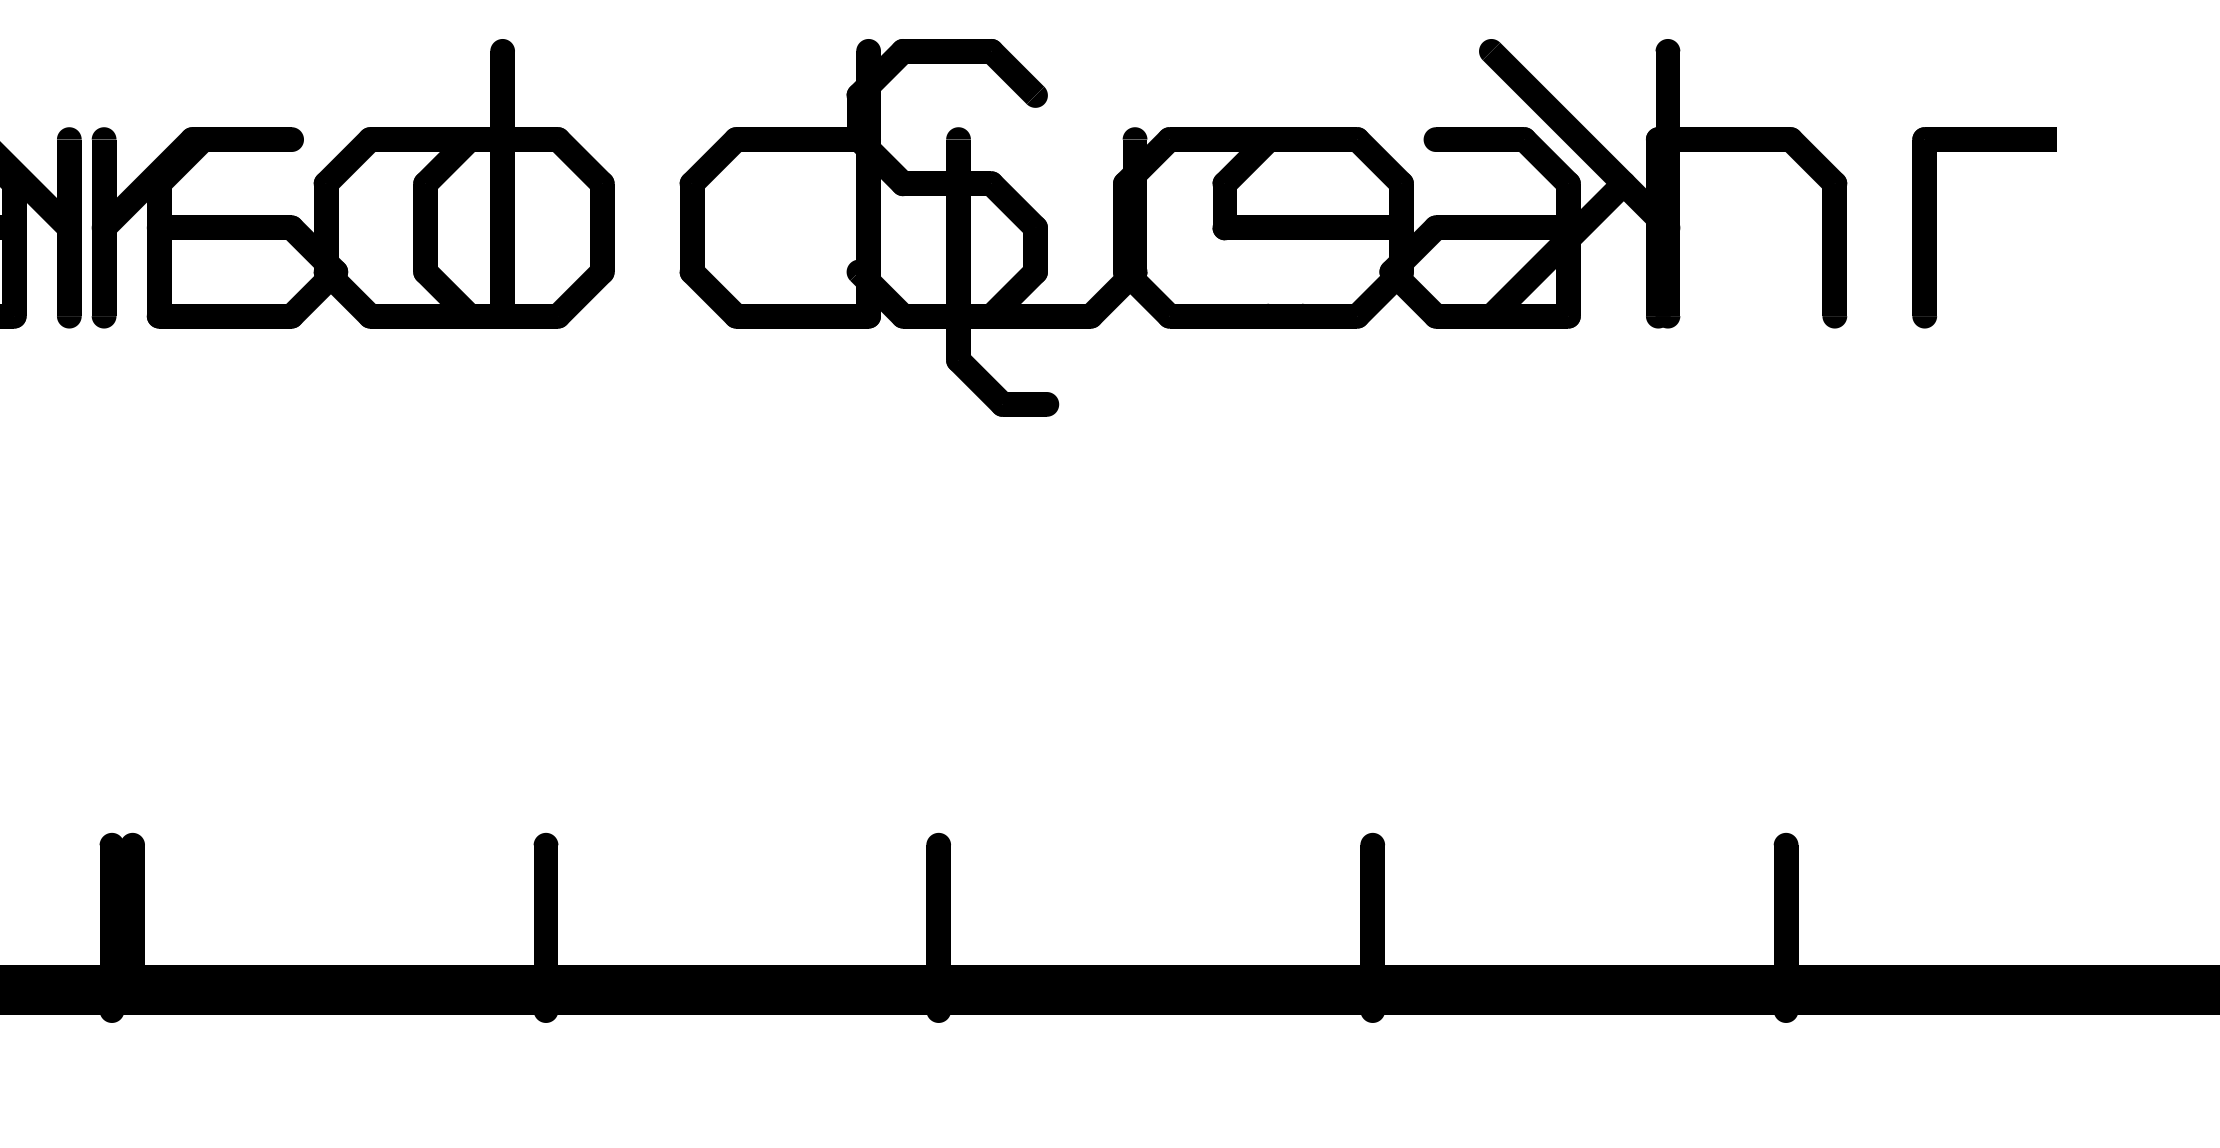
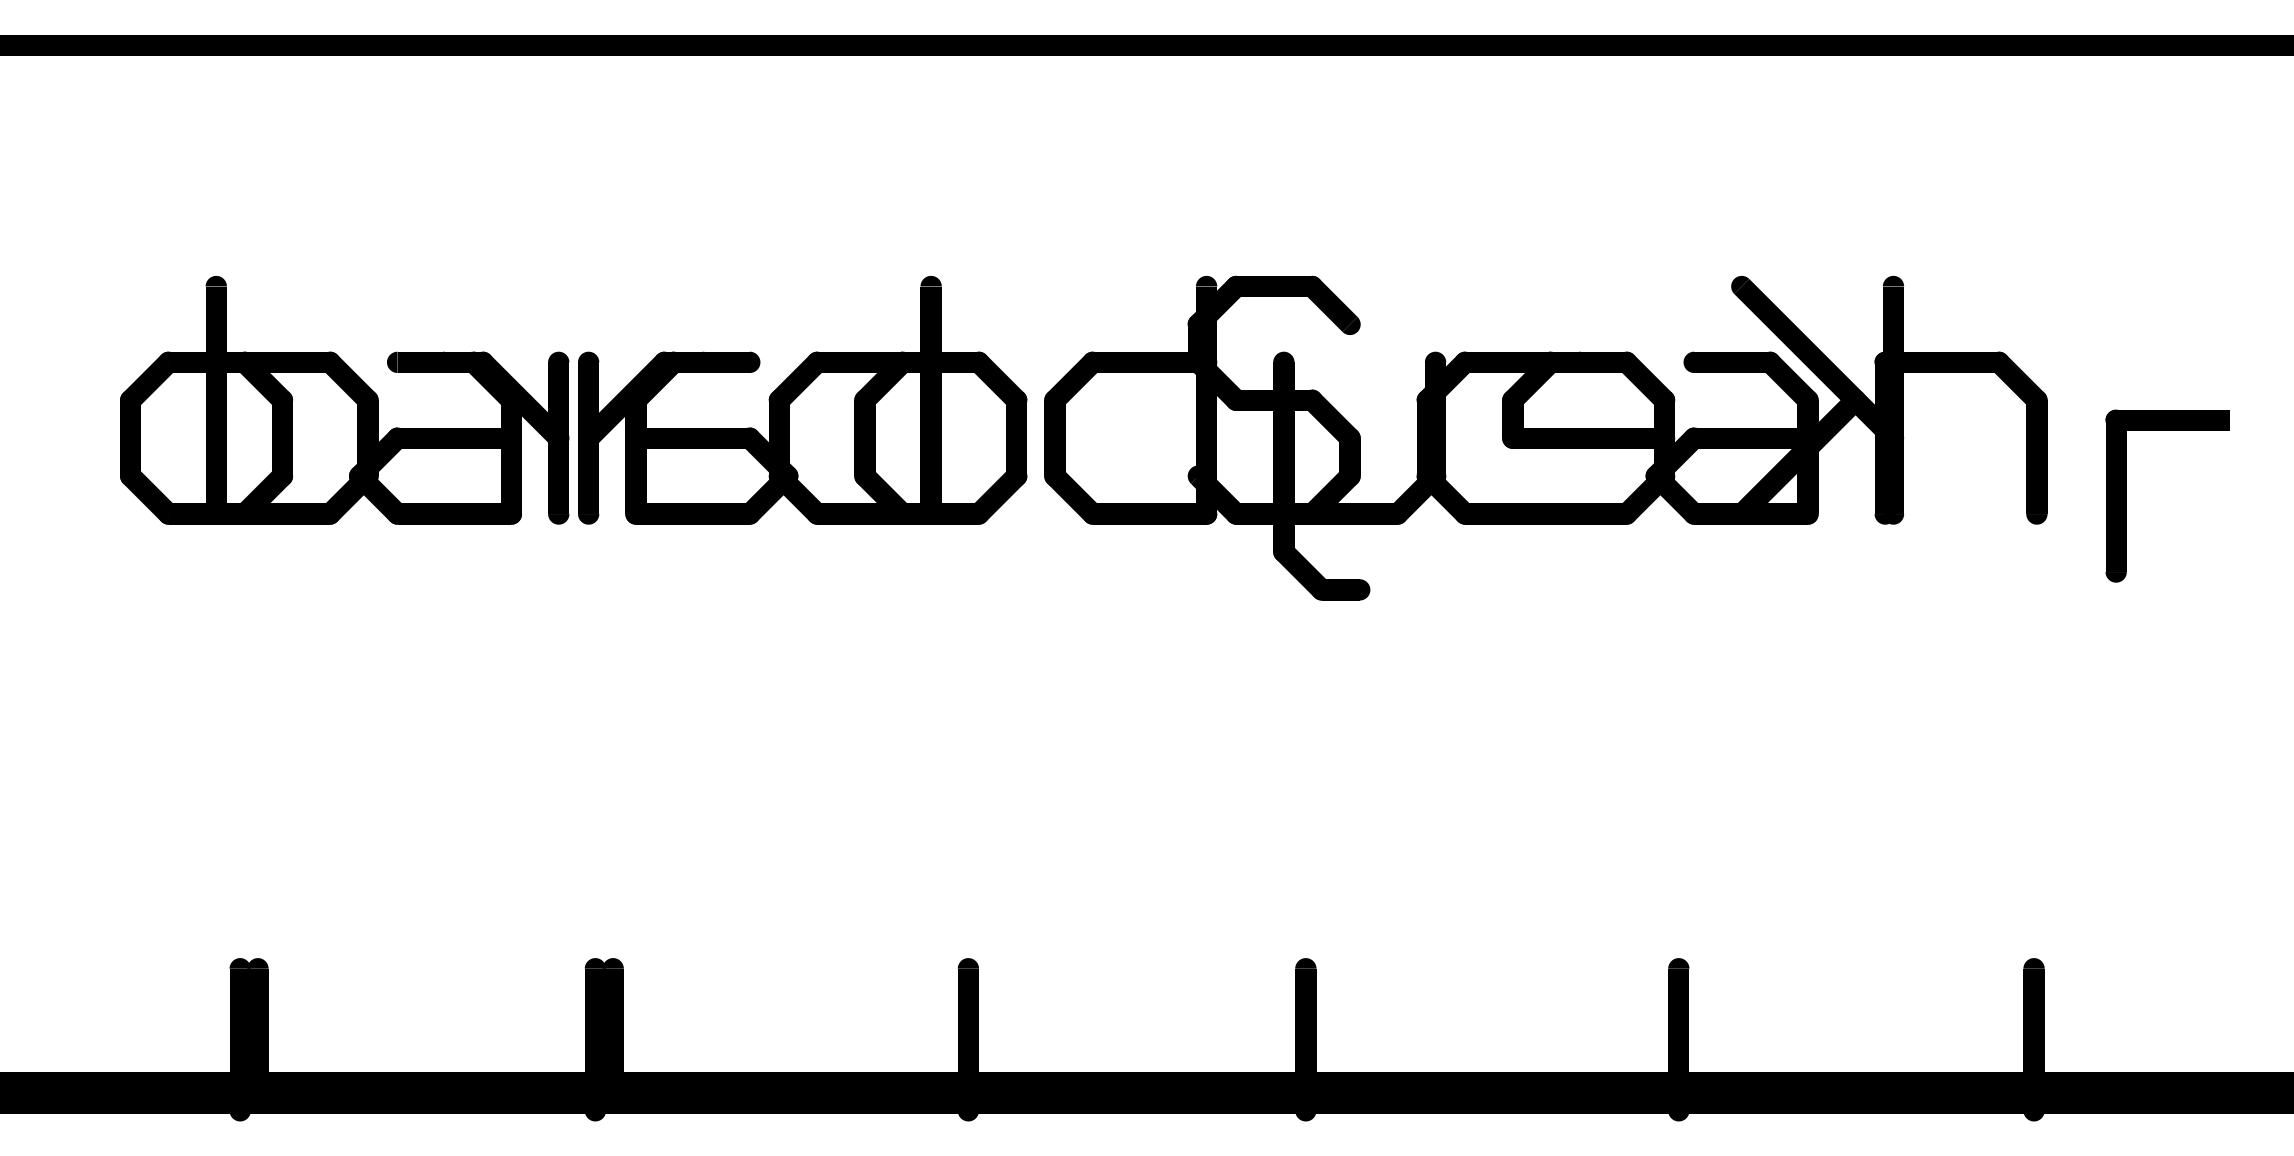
part: (1262, 227) -> (1545, 437), moved
part: (1936, 227) -> (2126, 495), moved

